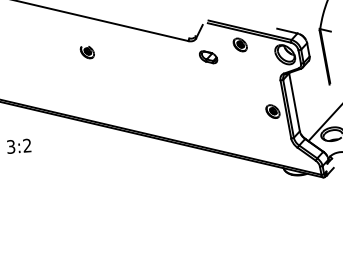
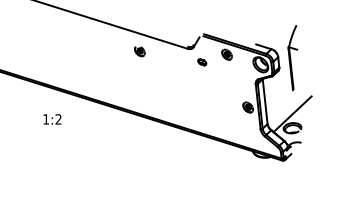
part: (86, 52) -> (139, 51), moved
part: (209, 57) -> (202, 62), size x0.62
text: (11, 146) -> (46, 119), 3:2 -> 1:2

